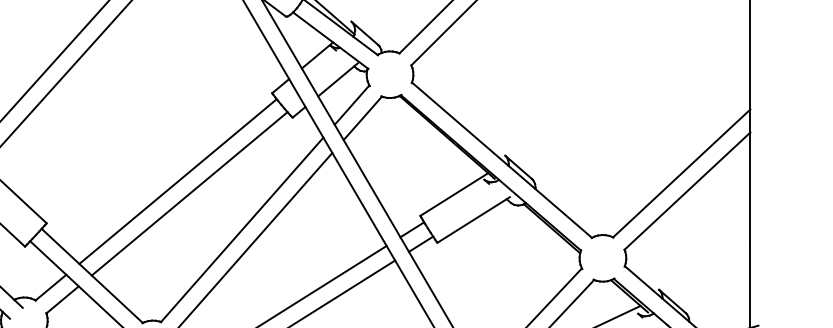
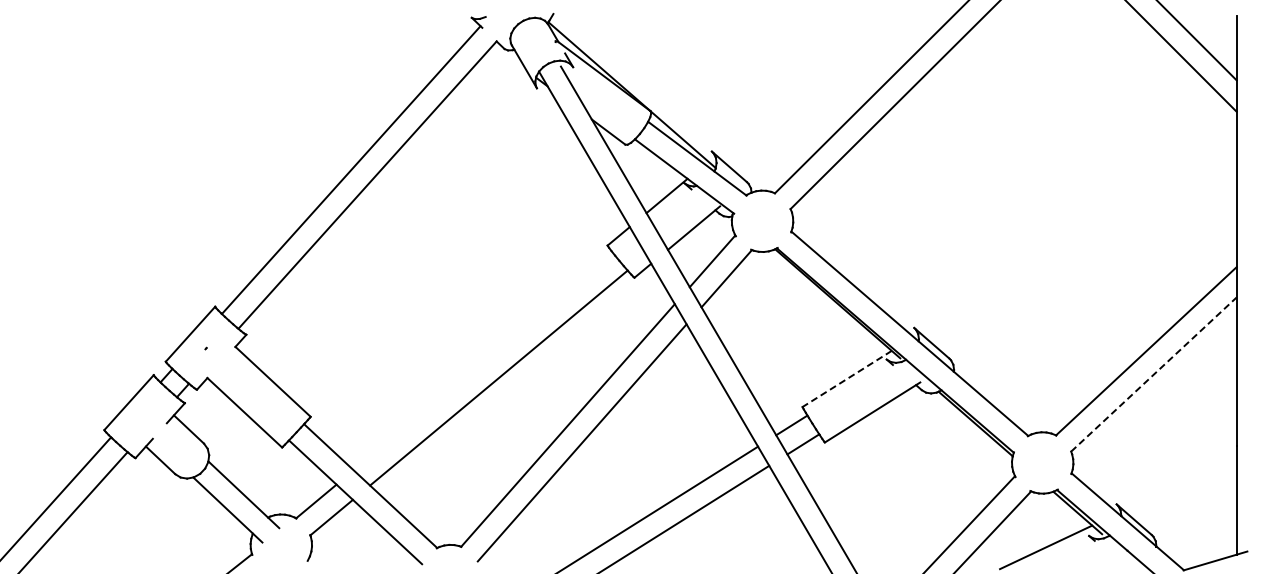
line: (177, 181) -> (483, 361), removed
line: (687, 191) -> (1154, 374), solid -> dashed
line: (454, 194) -> (847, 378), solid -> dashed

